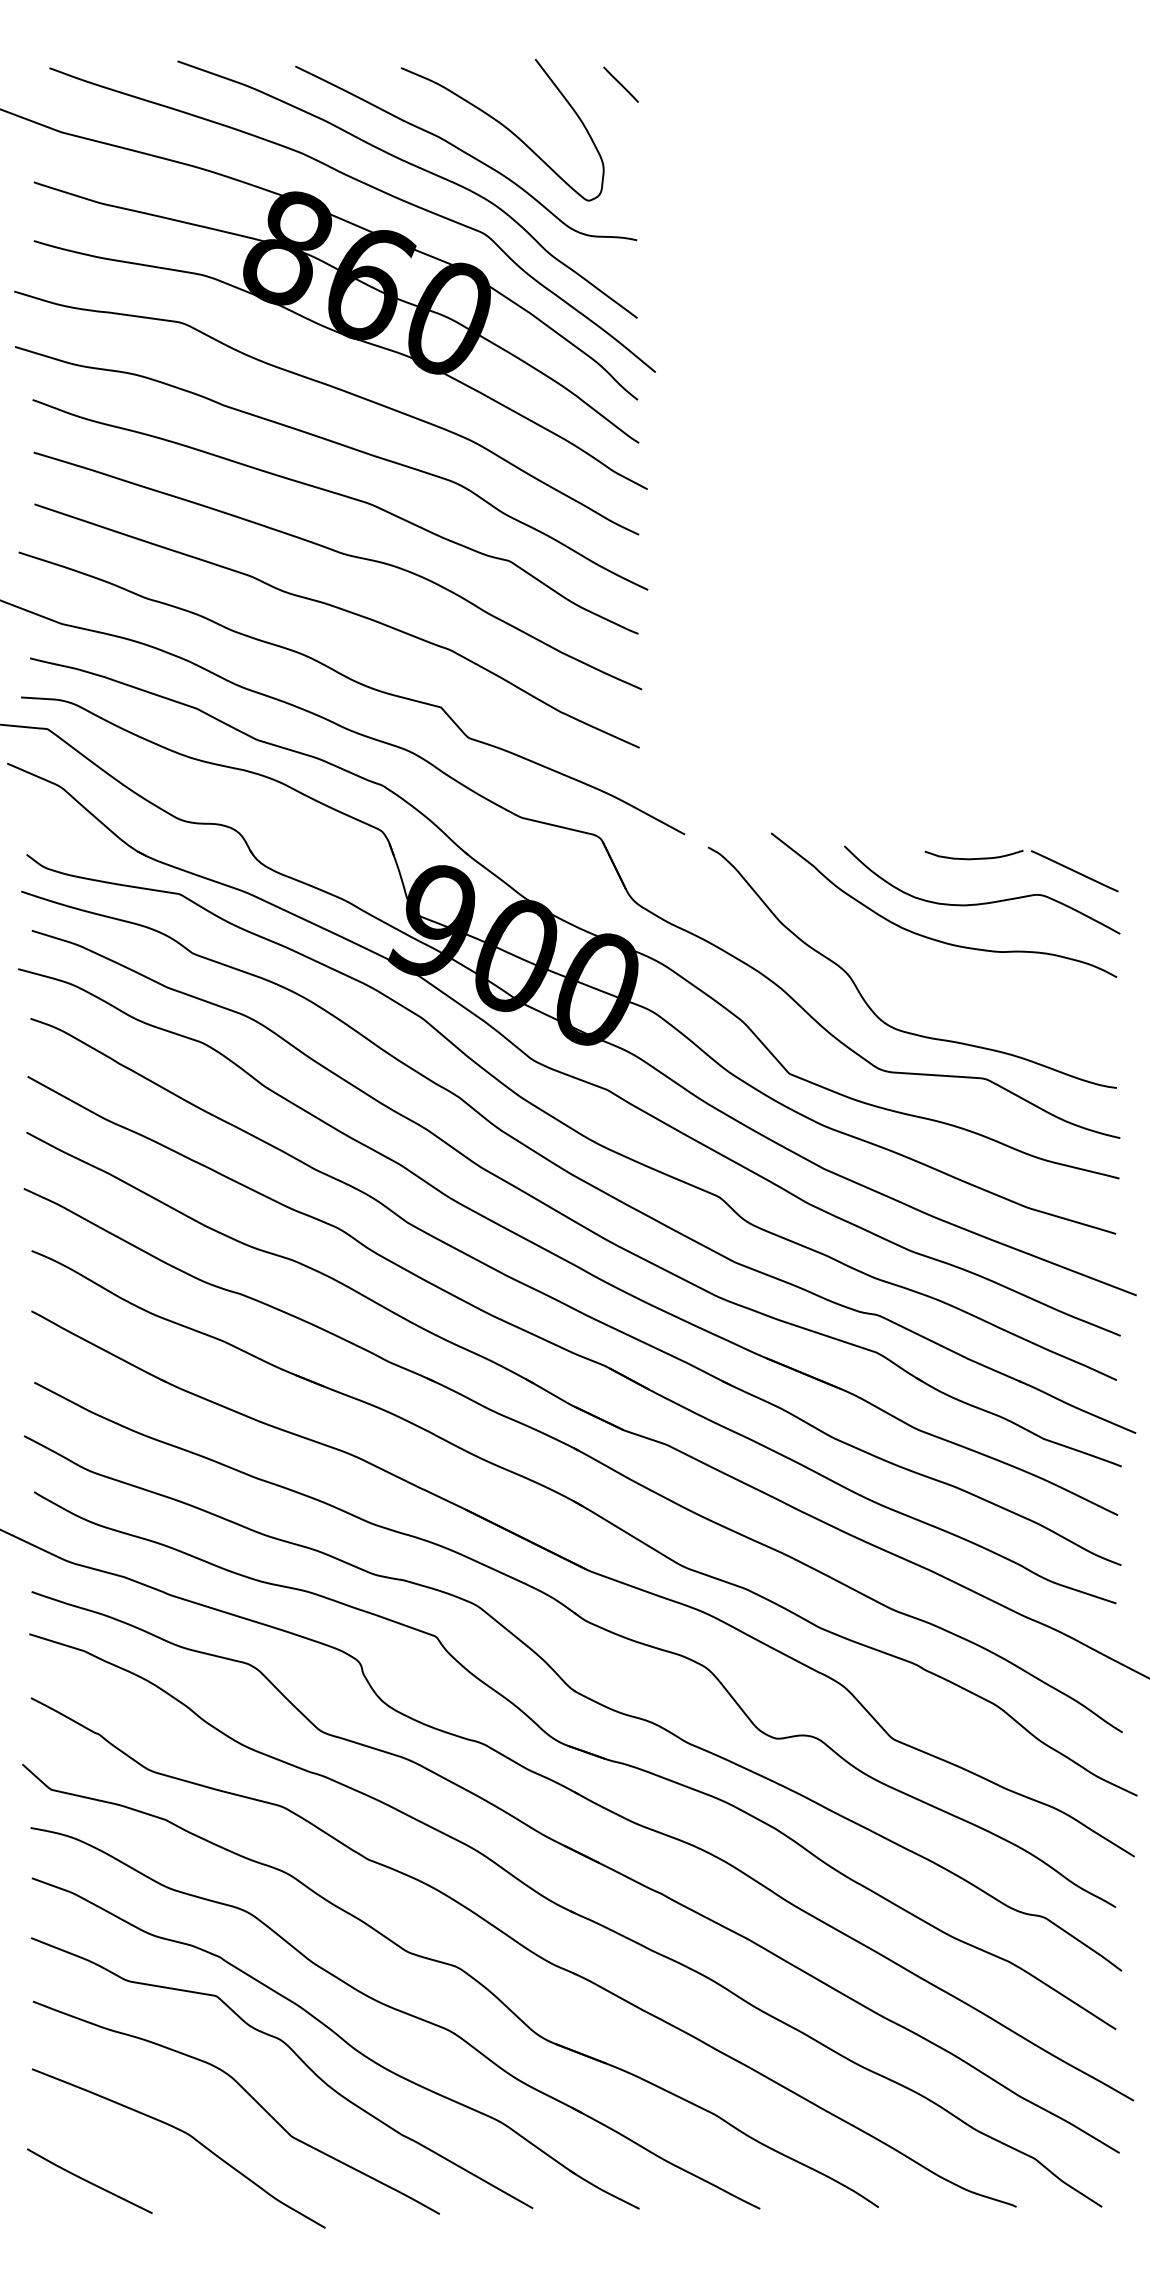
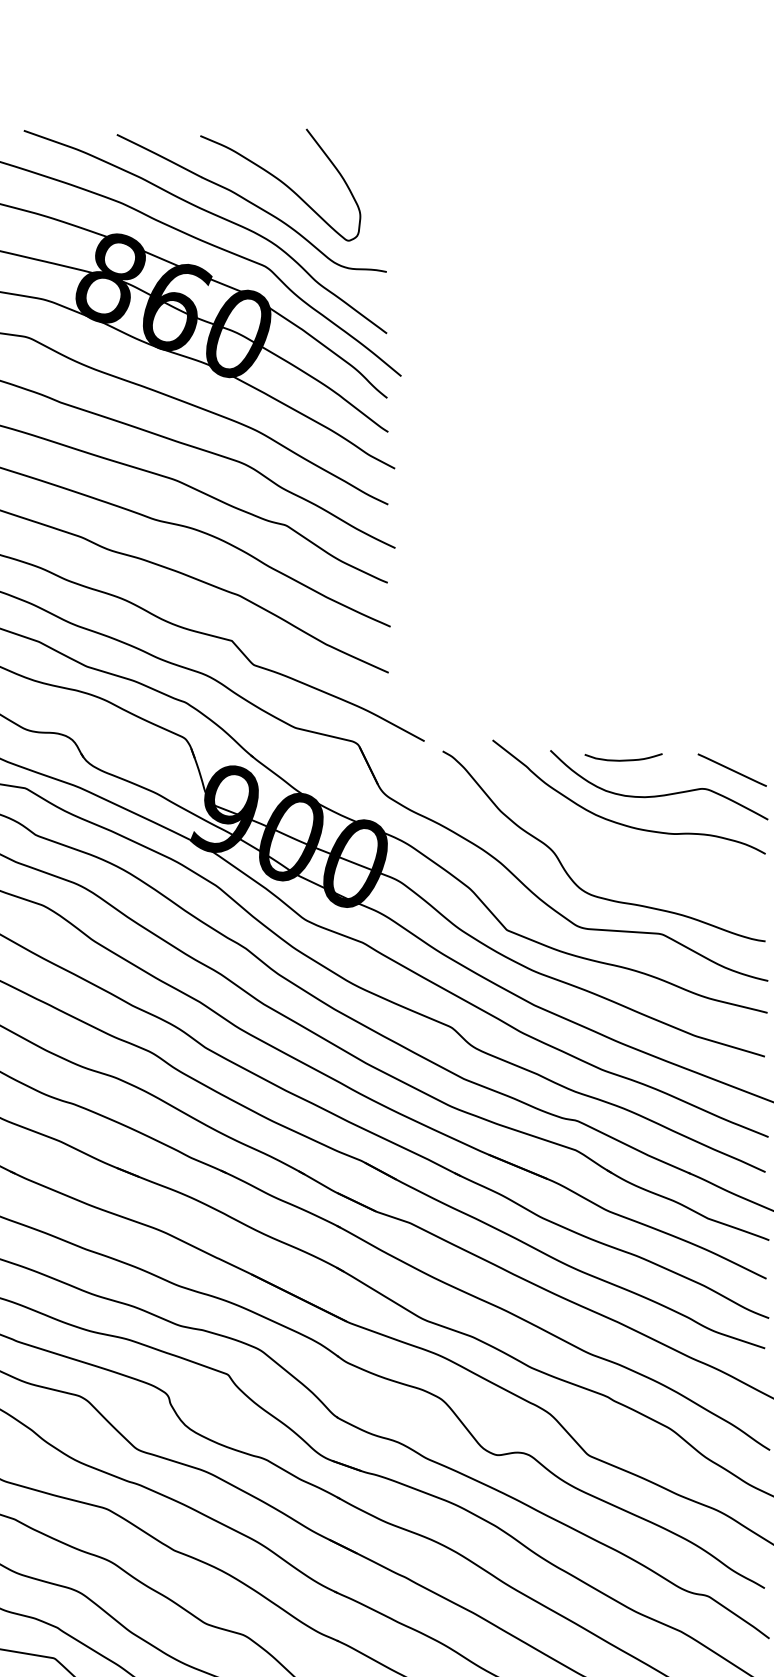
line: (620, 84) -> (373, 149), removed
curve: (973, 858) -> (623, 760), moved

